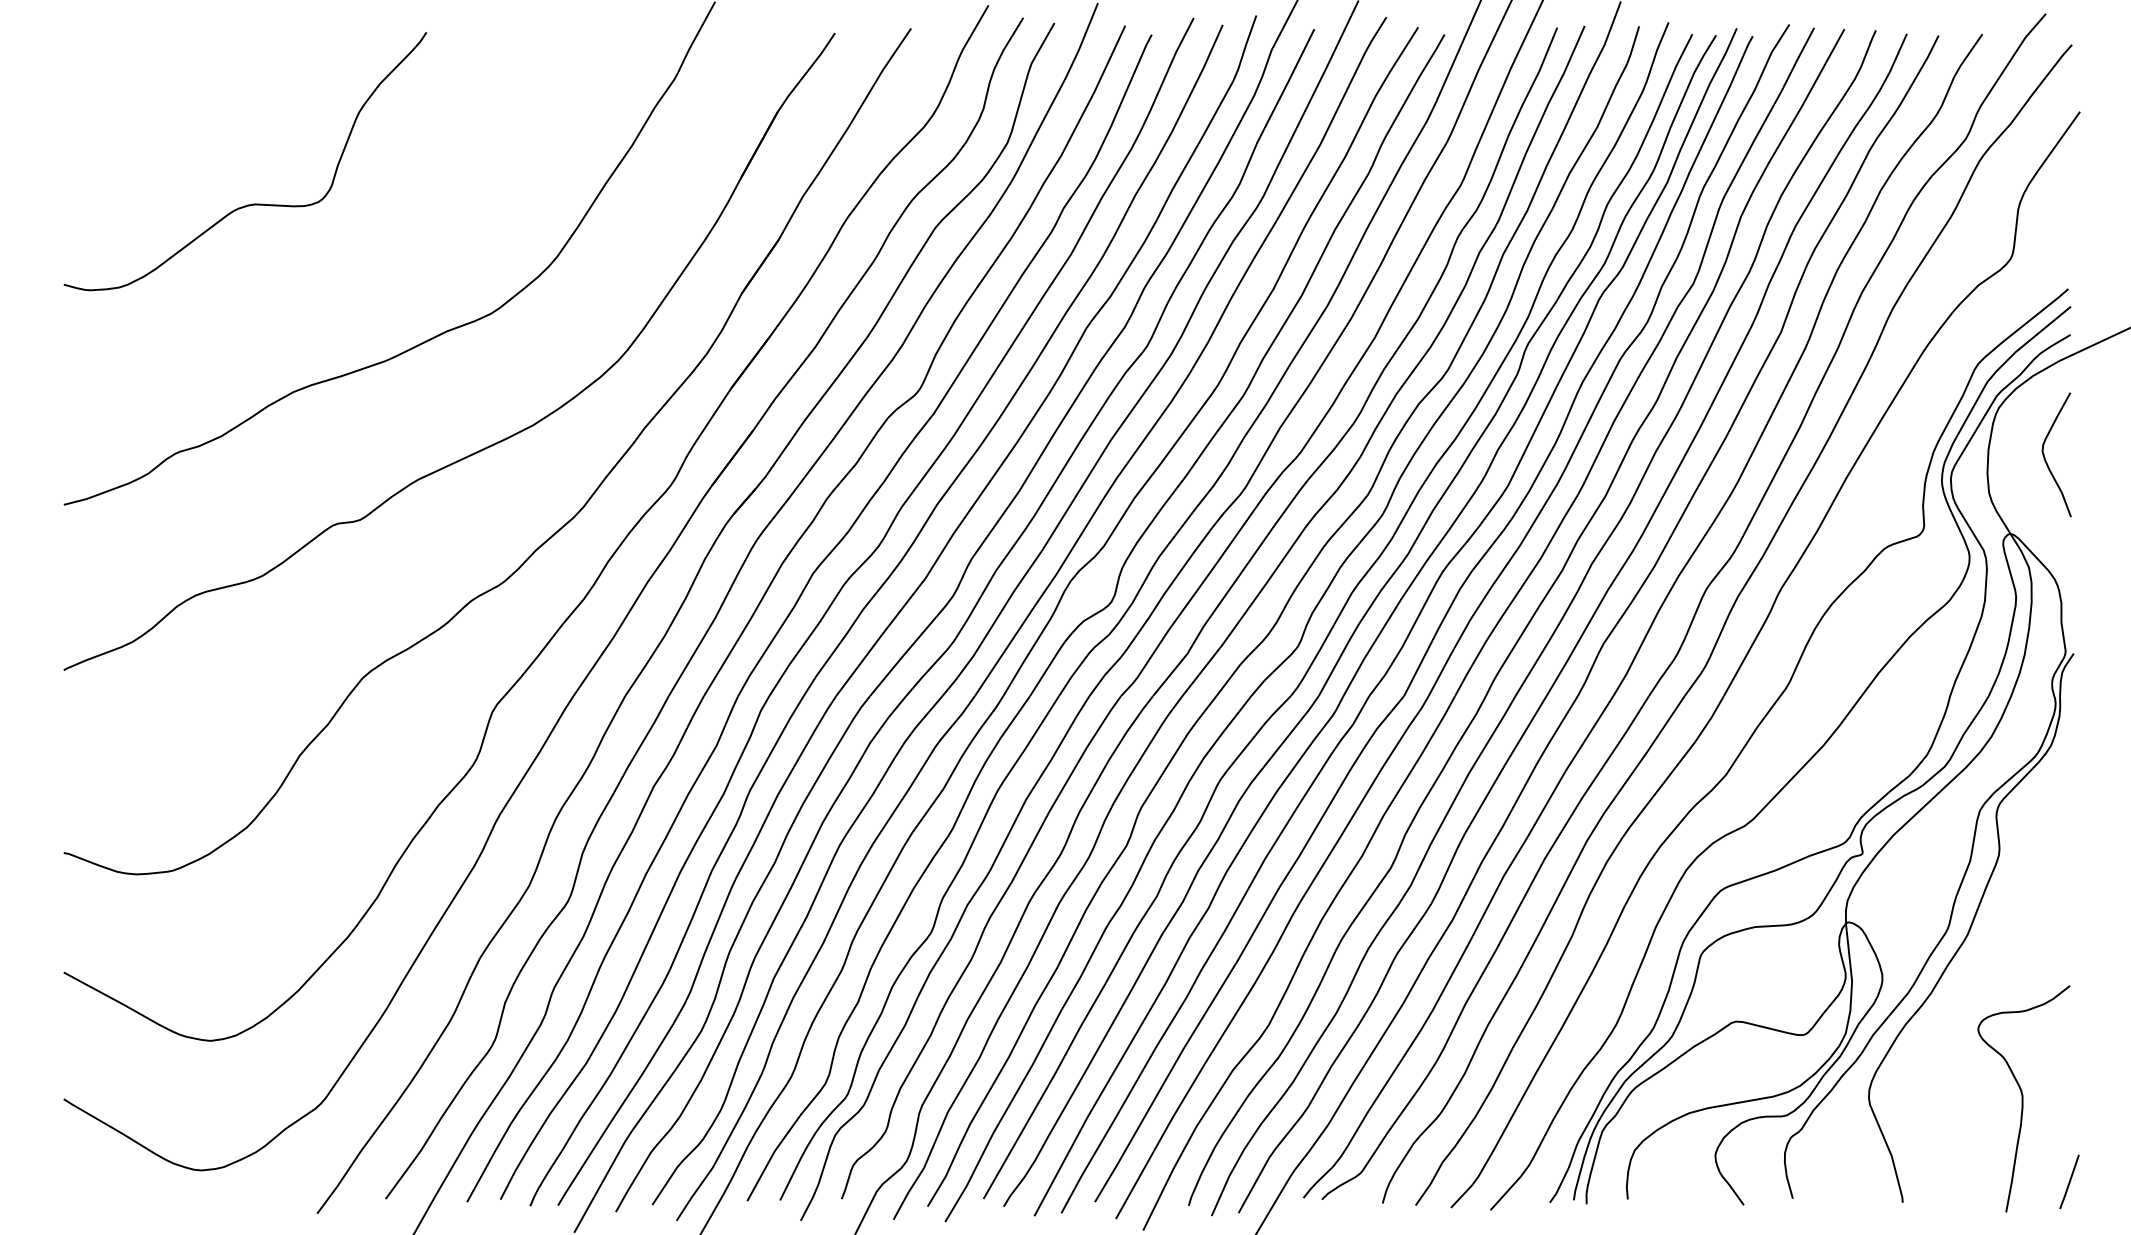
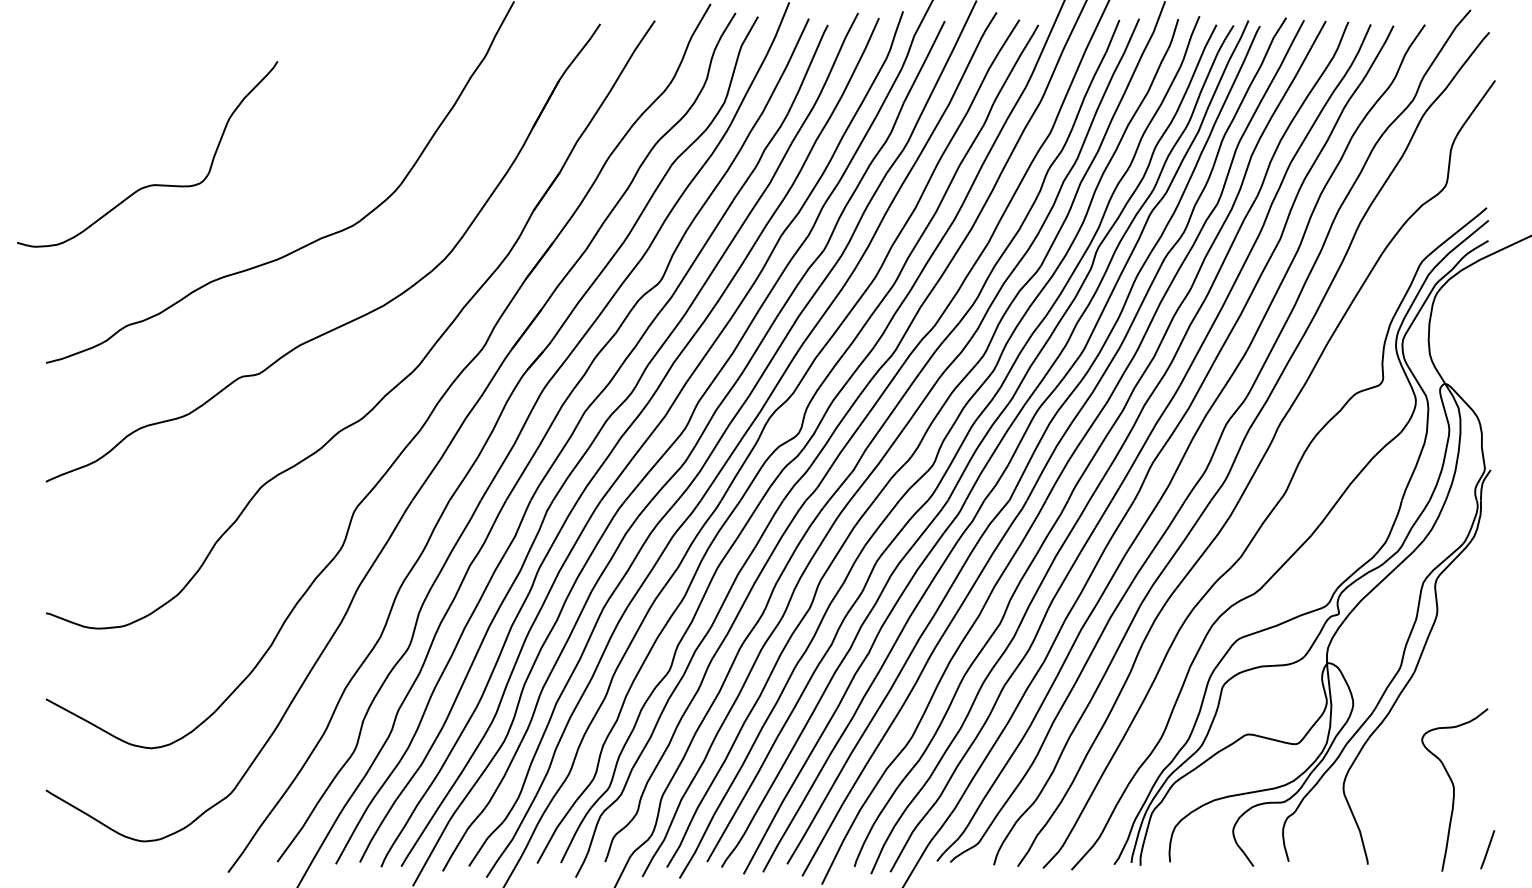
curve: (249, 203) -> (150, 184), moved
curve: (2045, 455) -> (1470, 327), removed

